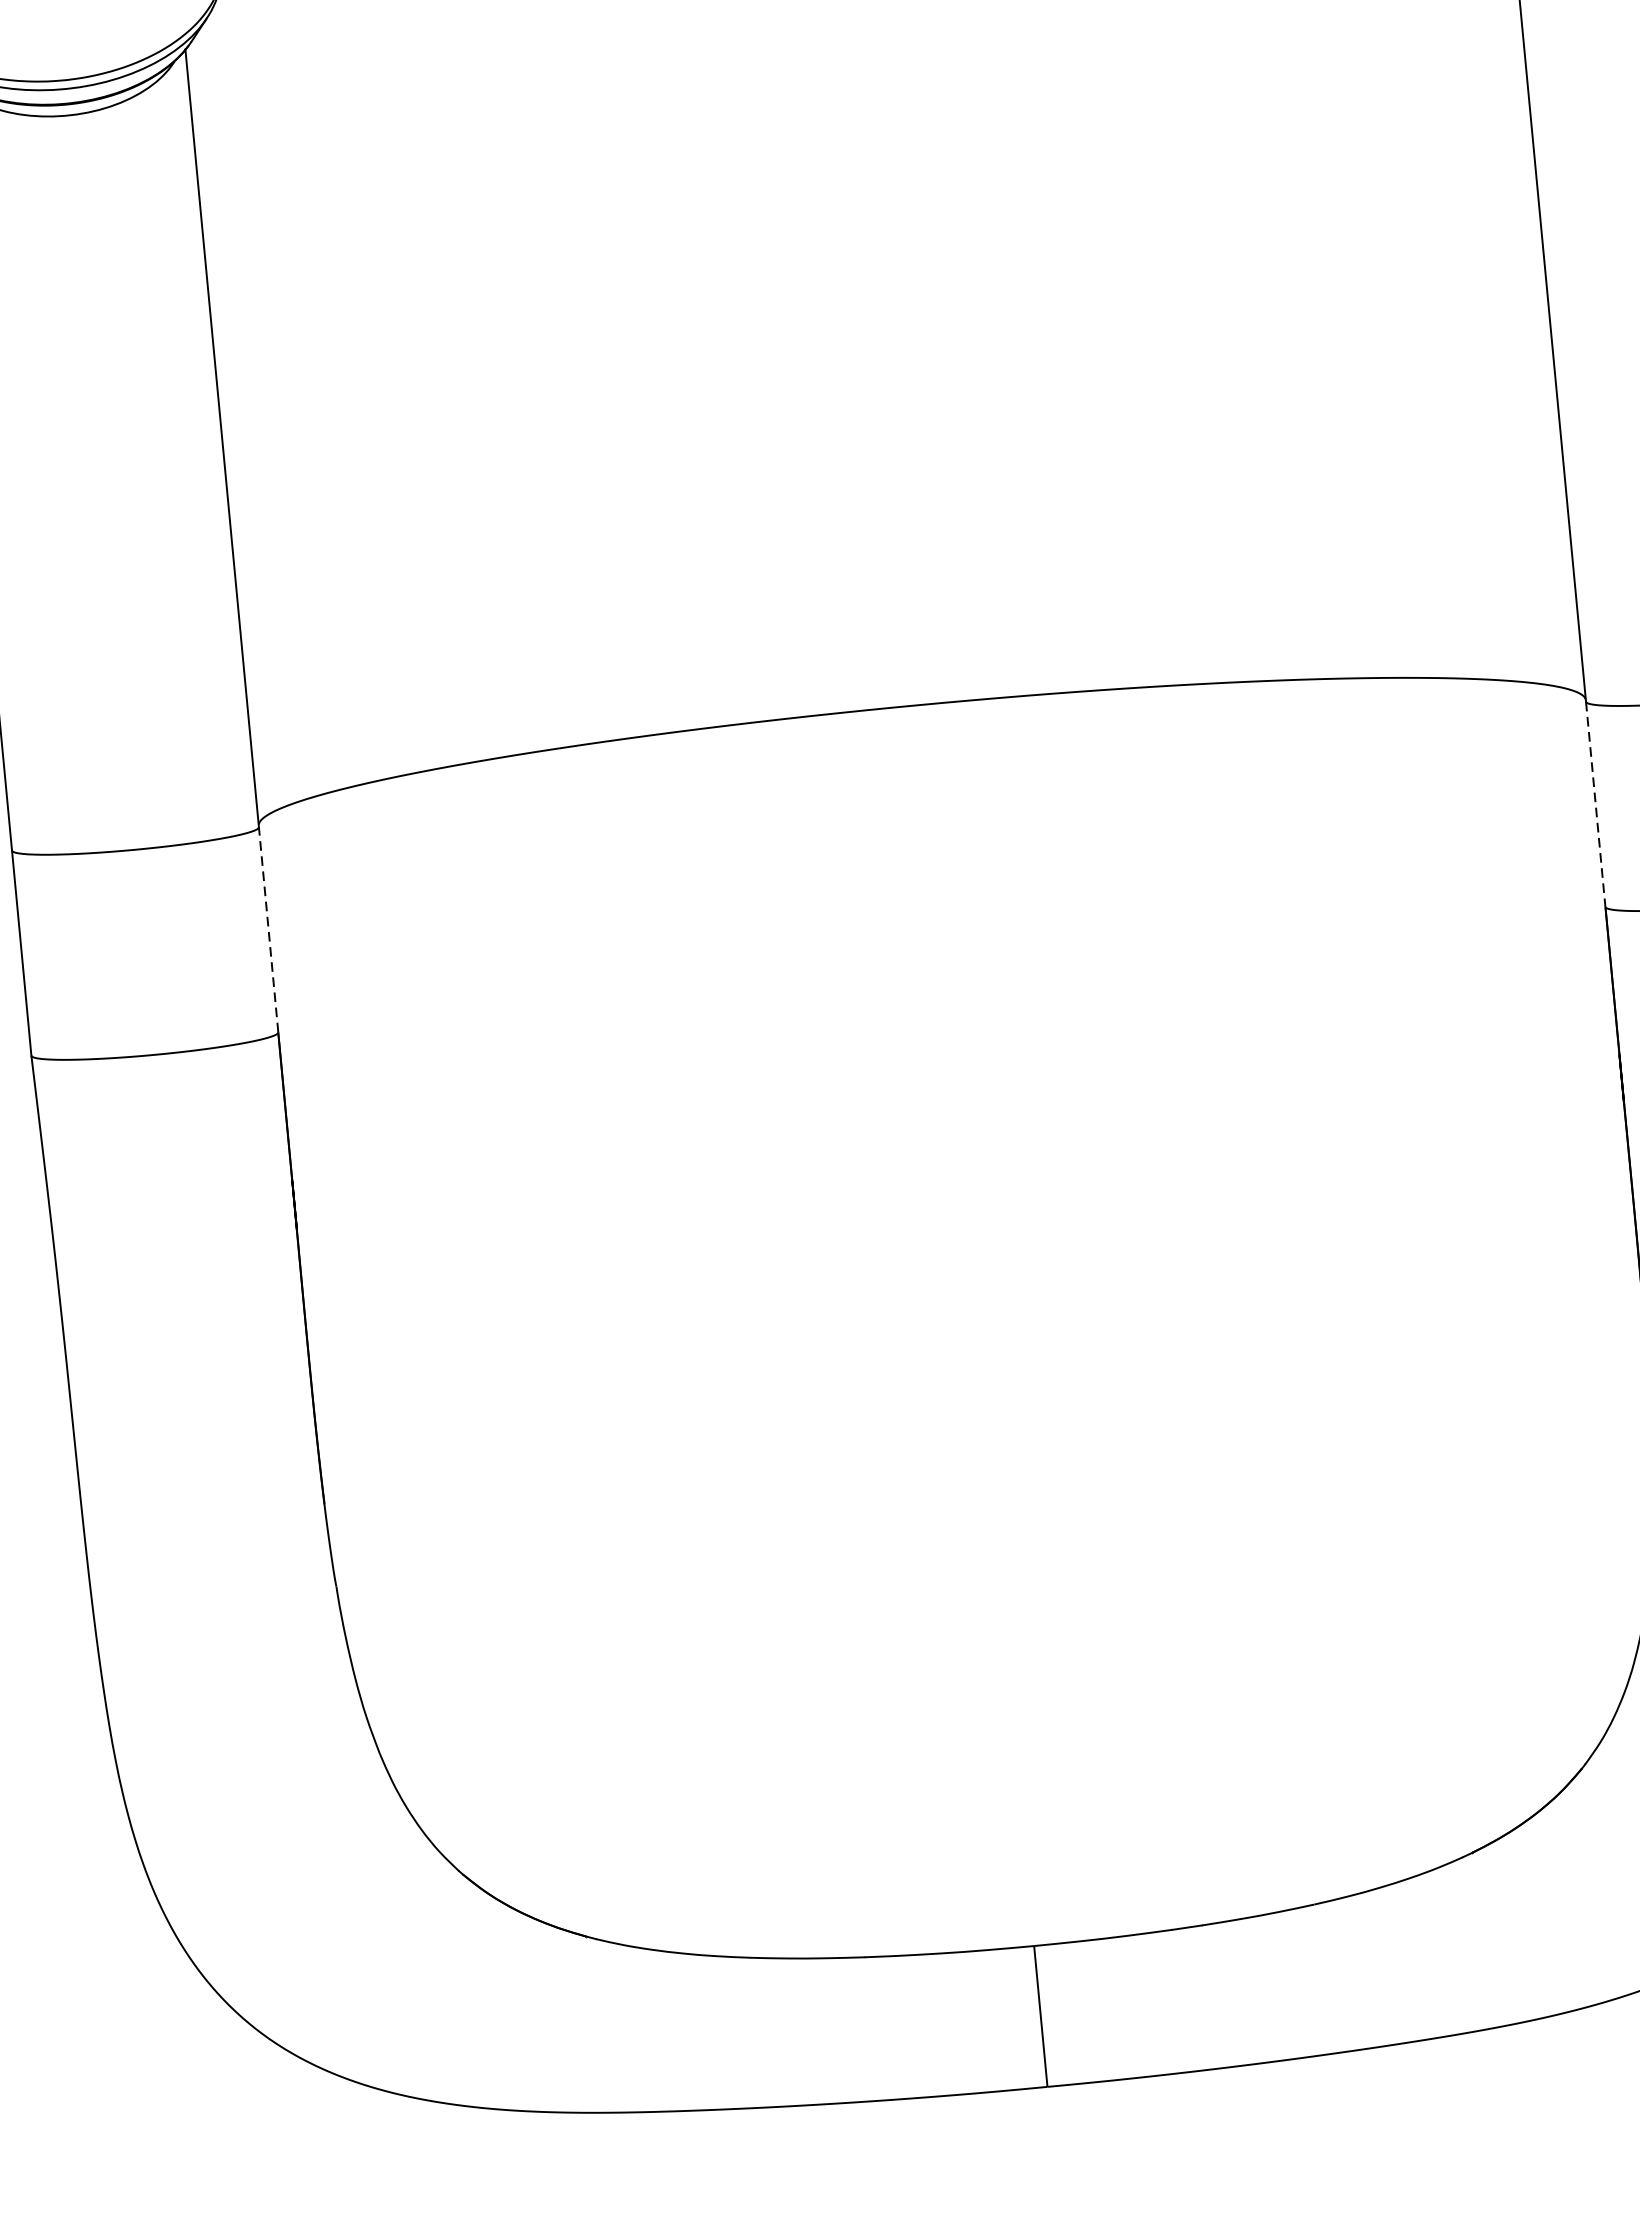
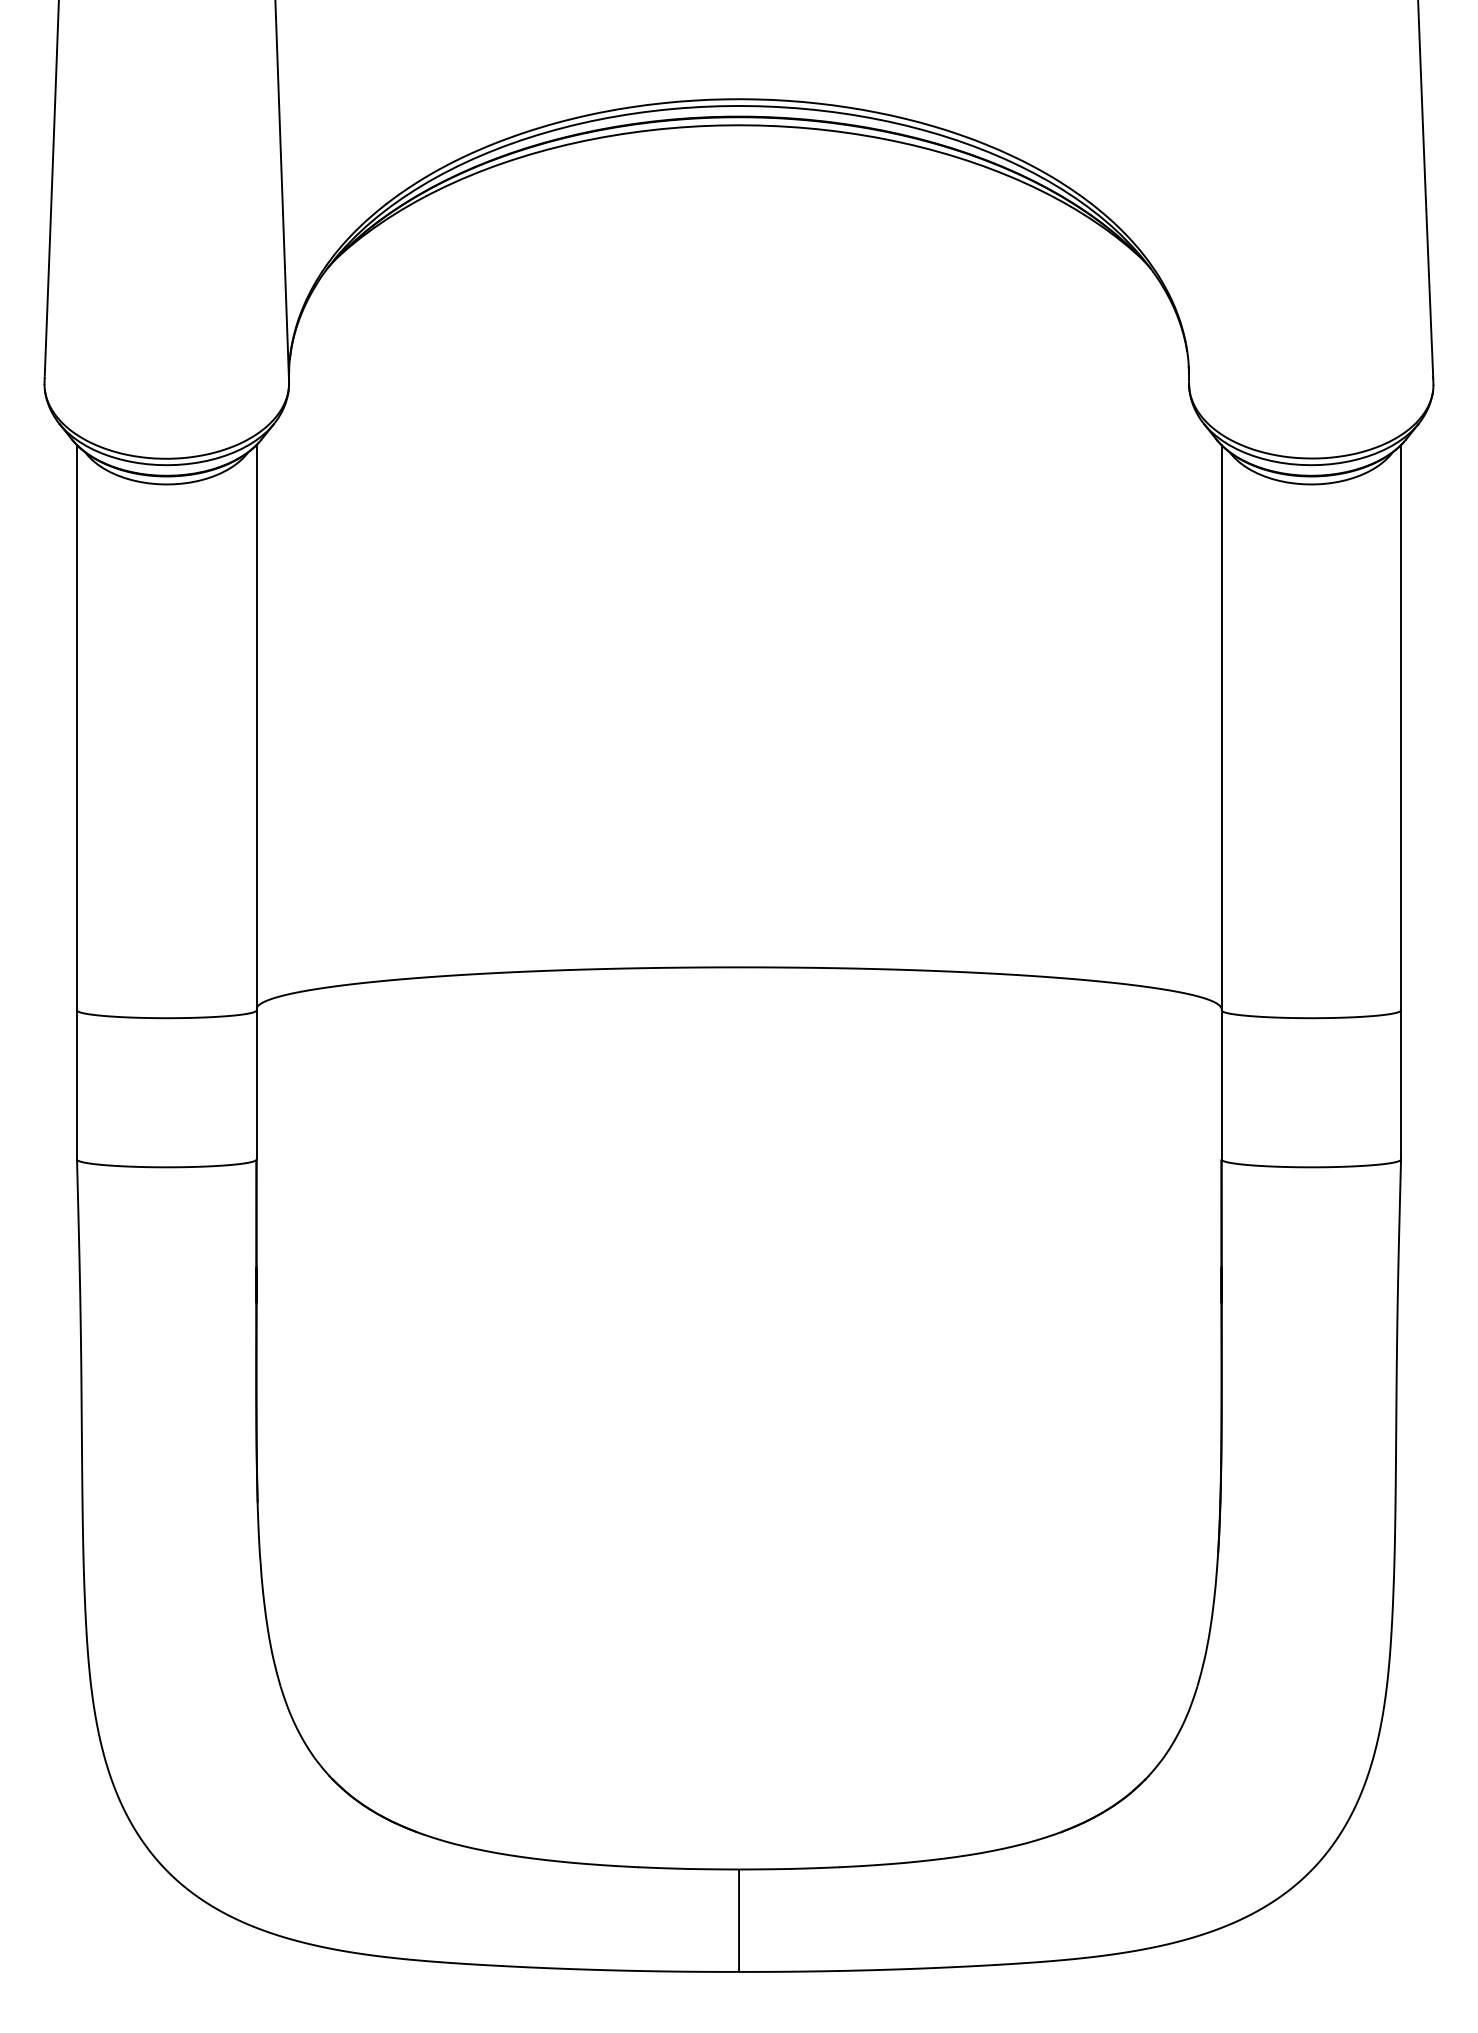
line: (1595, 803) -> (1221, 1084), dashed -> solid
line: (268, 929) -> (256, 1084), dashed -> solid

